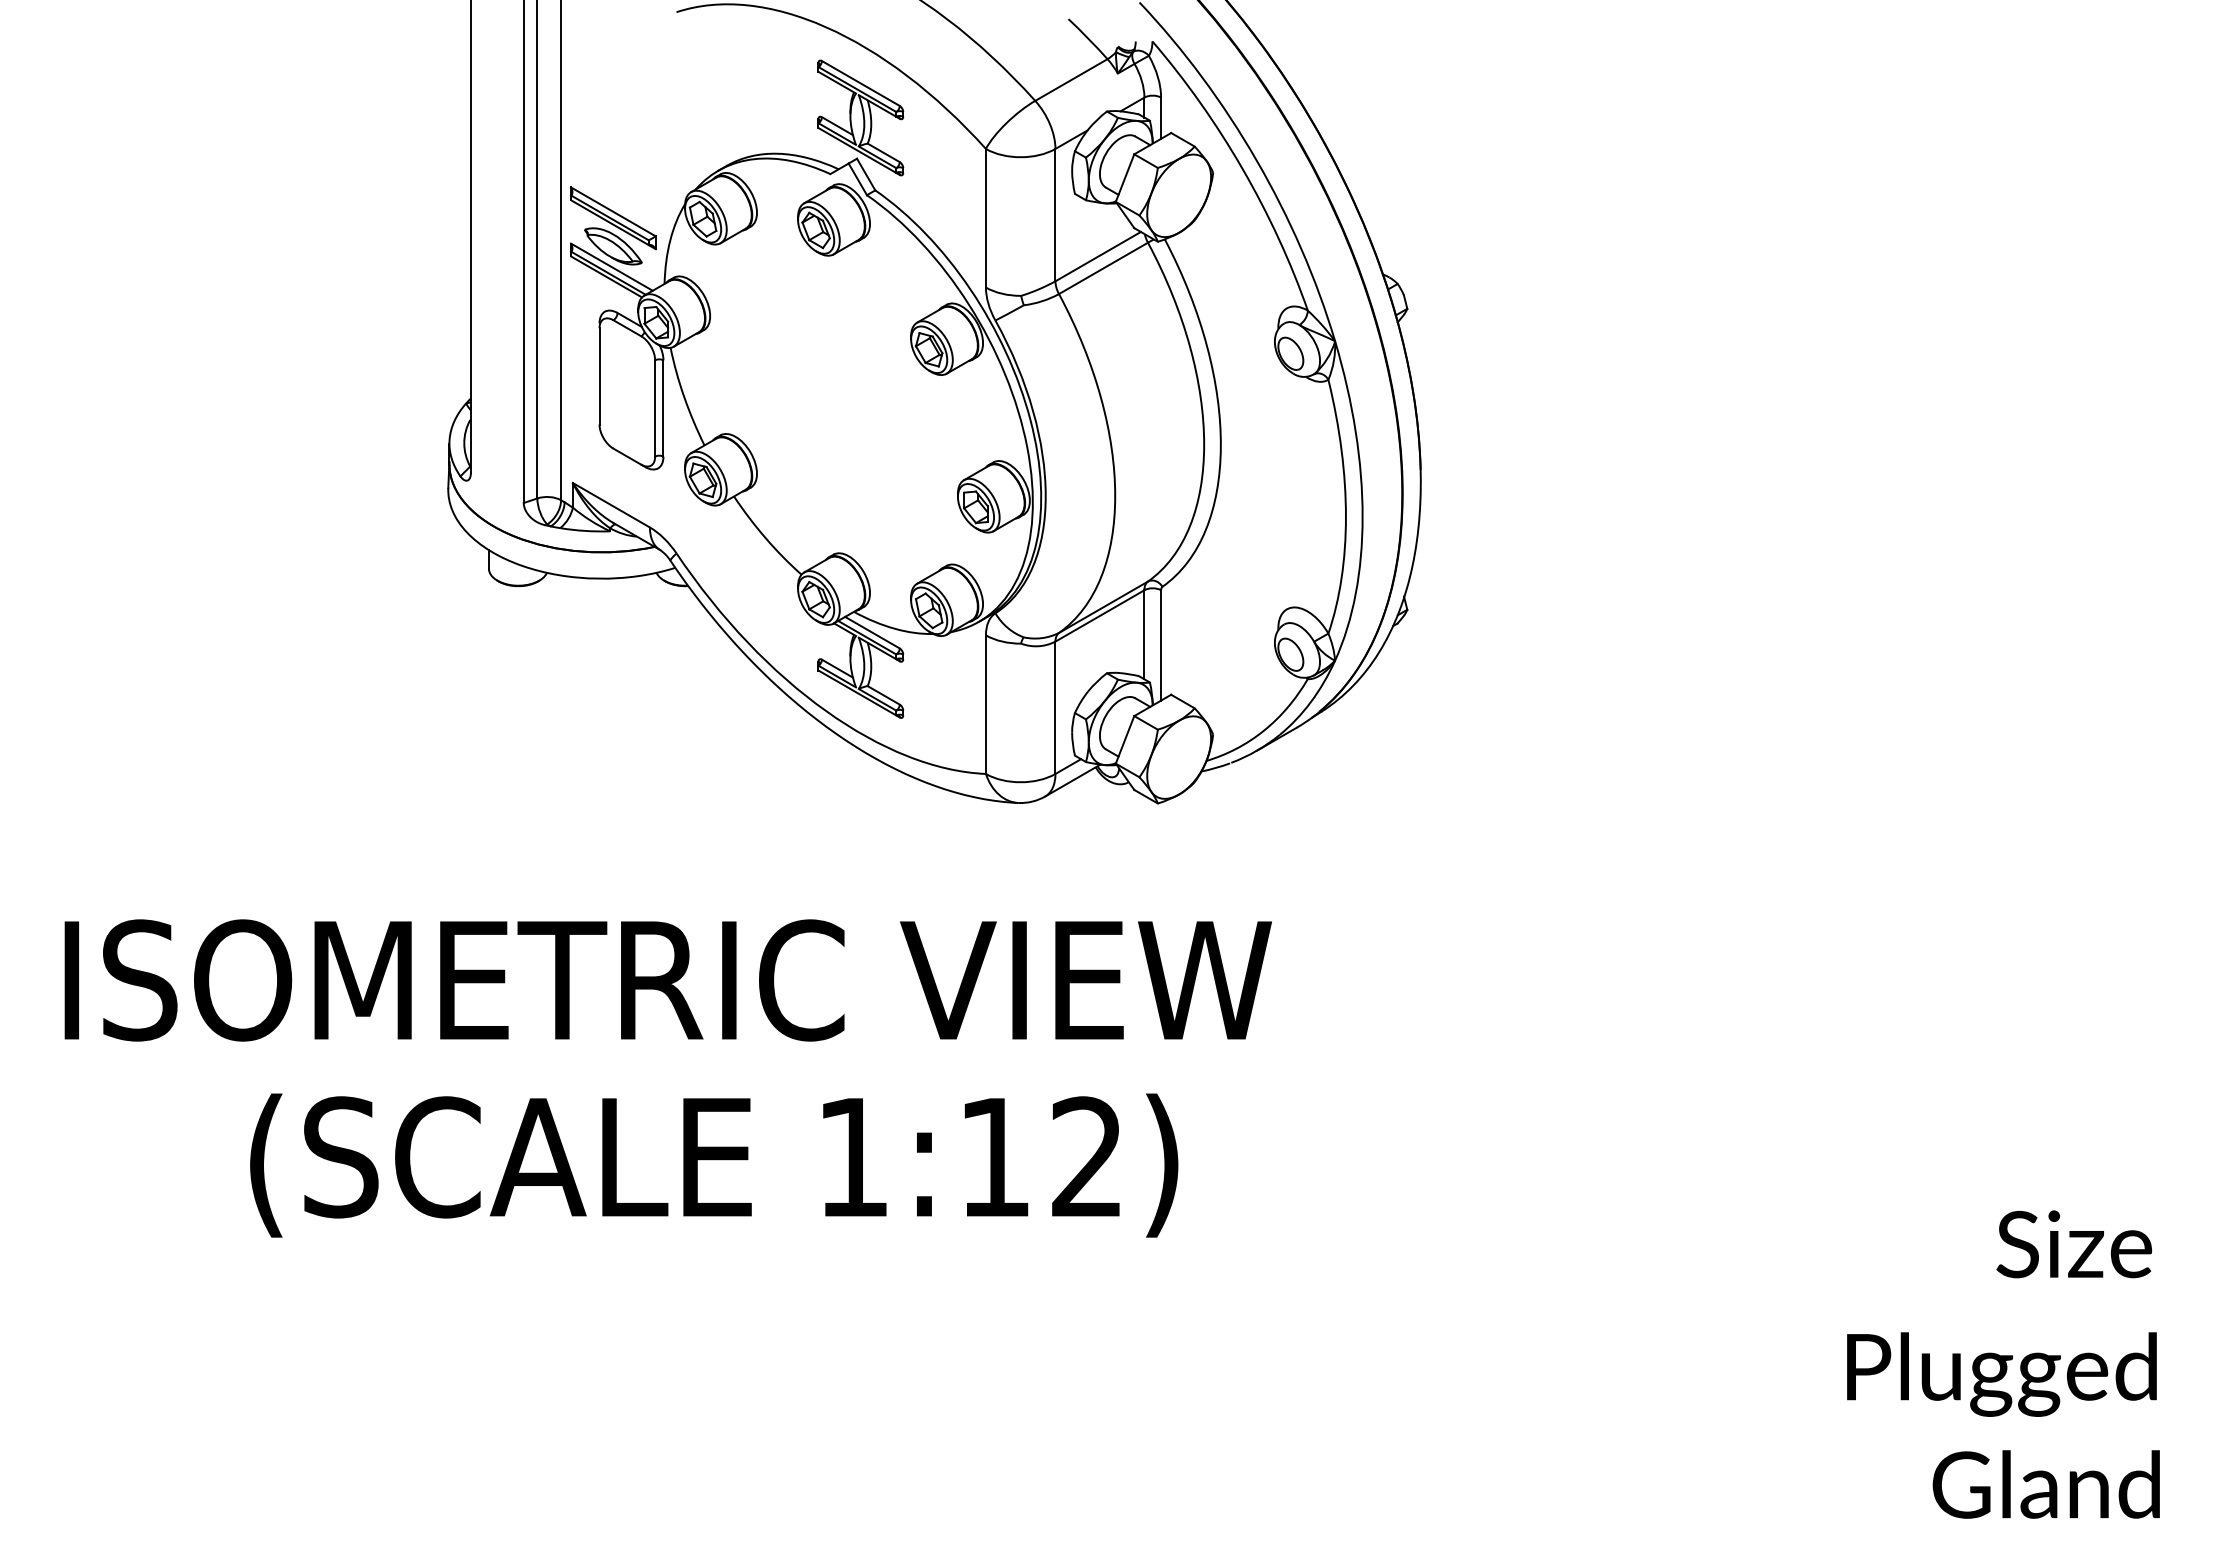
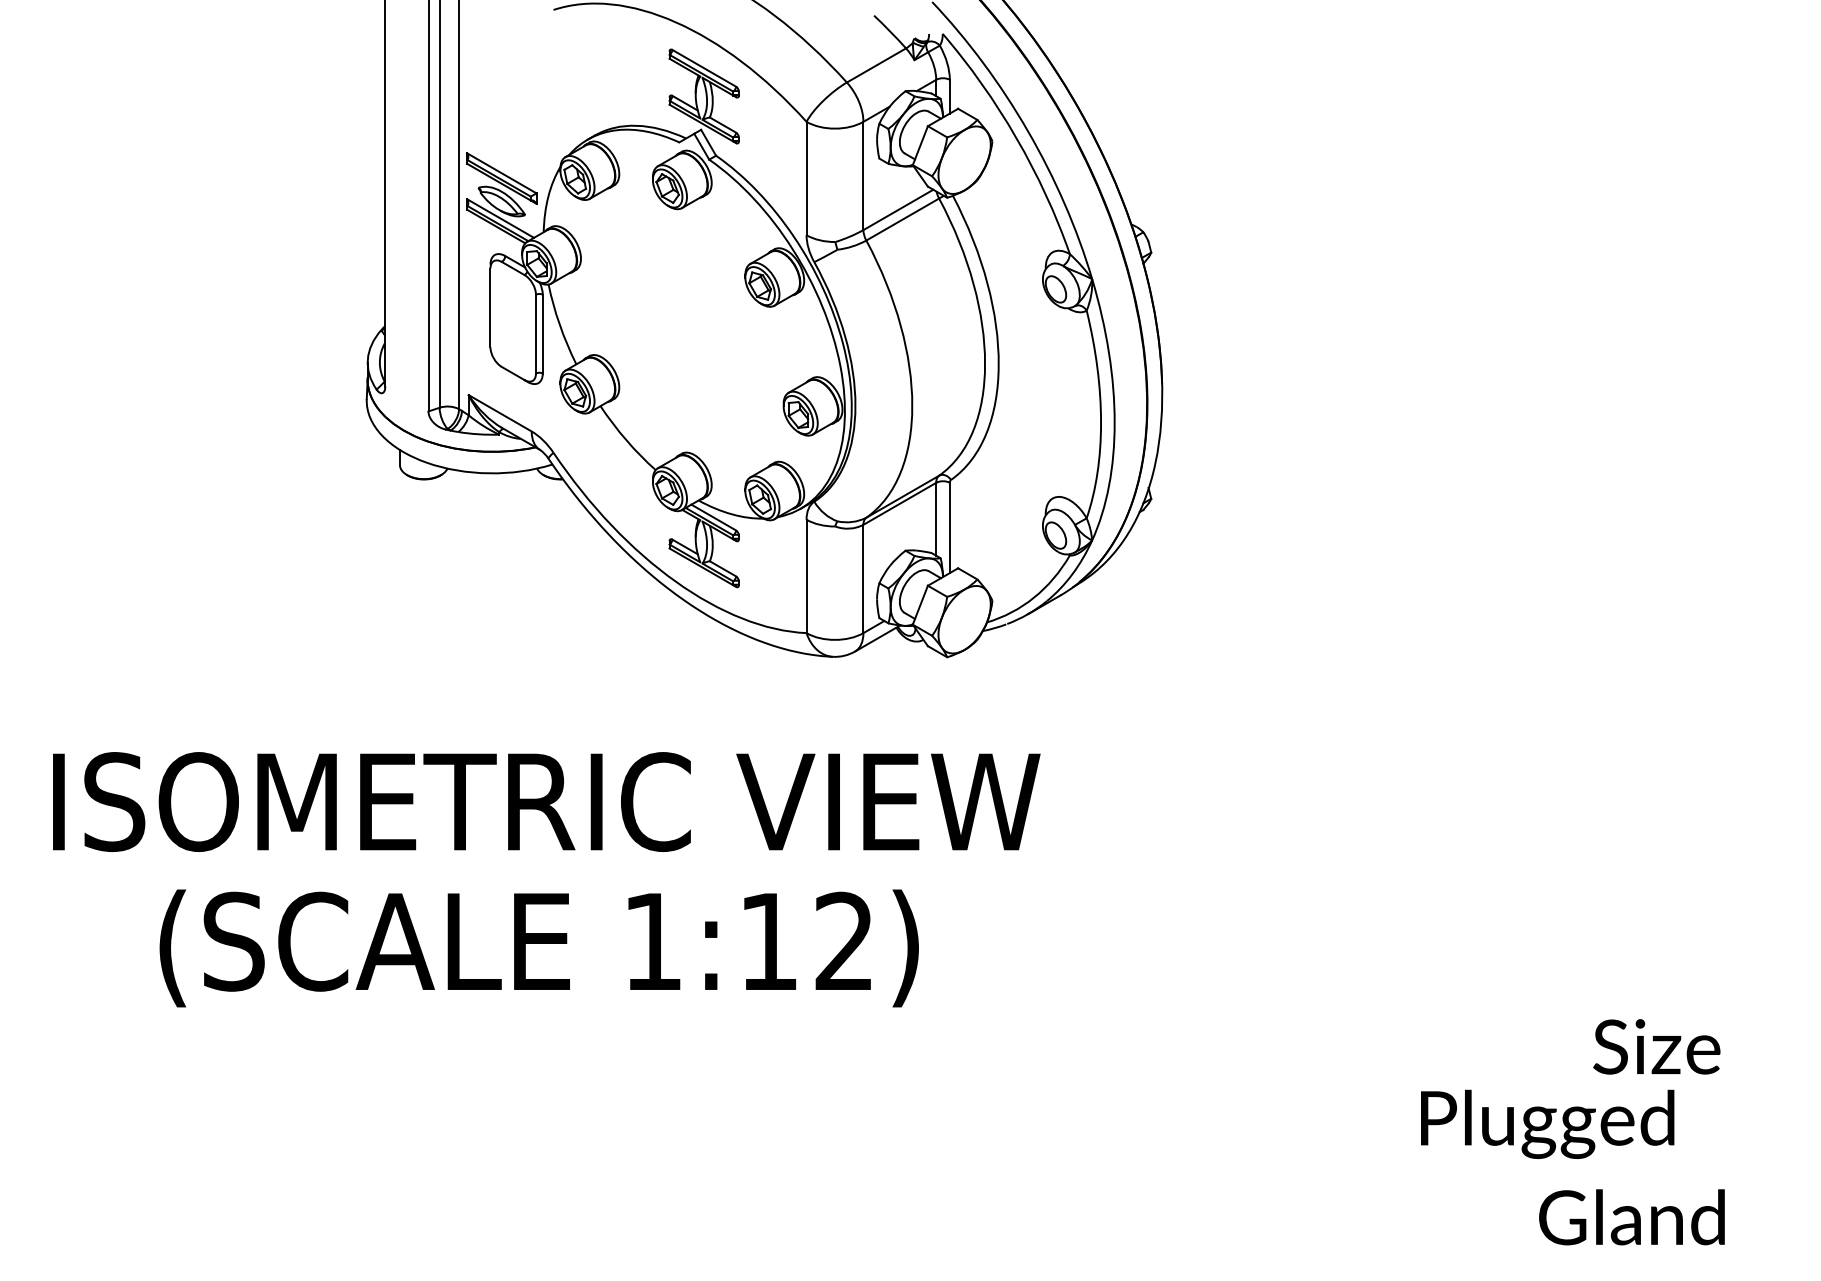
text: (713, 1165) -> (538, 948), moved
text: (2073, 1243) -> (1656, 1046), moved
text: (2001, 1373) -> (1547, 1123), moved
text: (2045, 1484) -> (1631, 1217), moved

